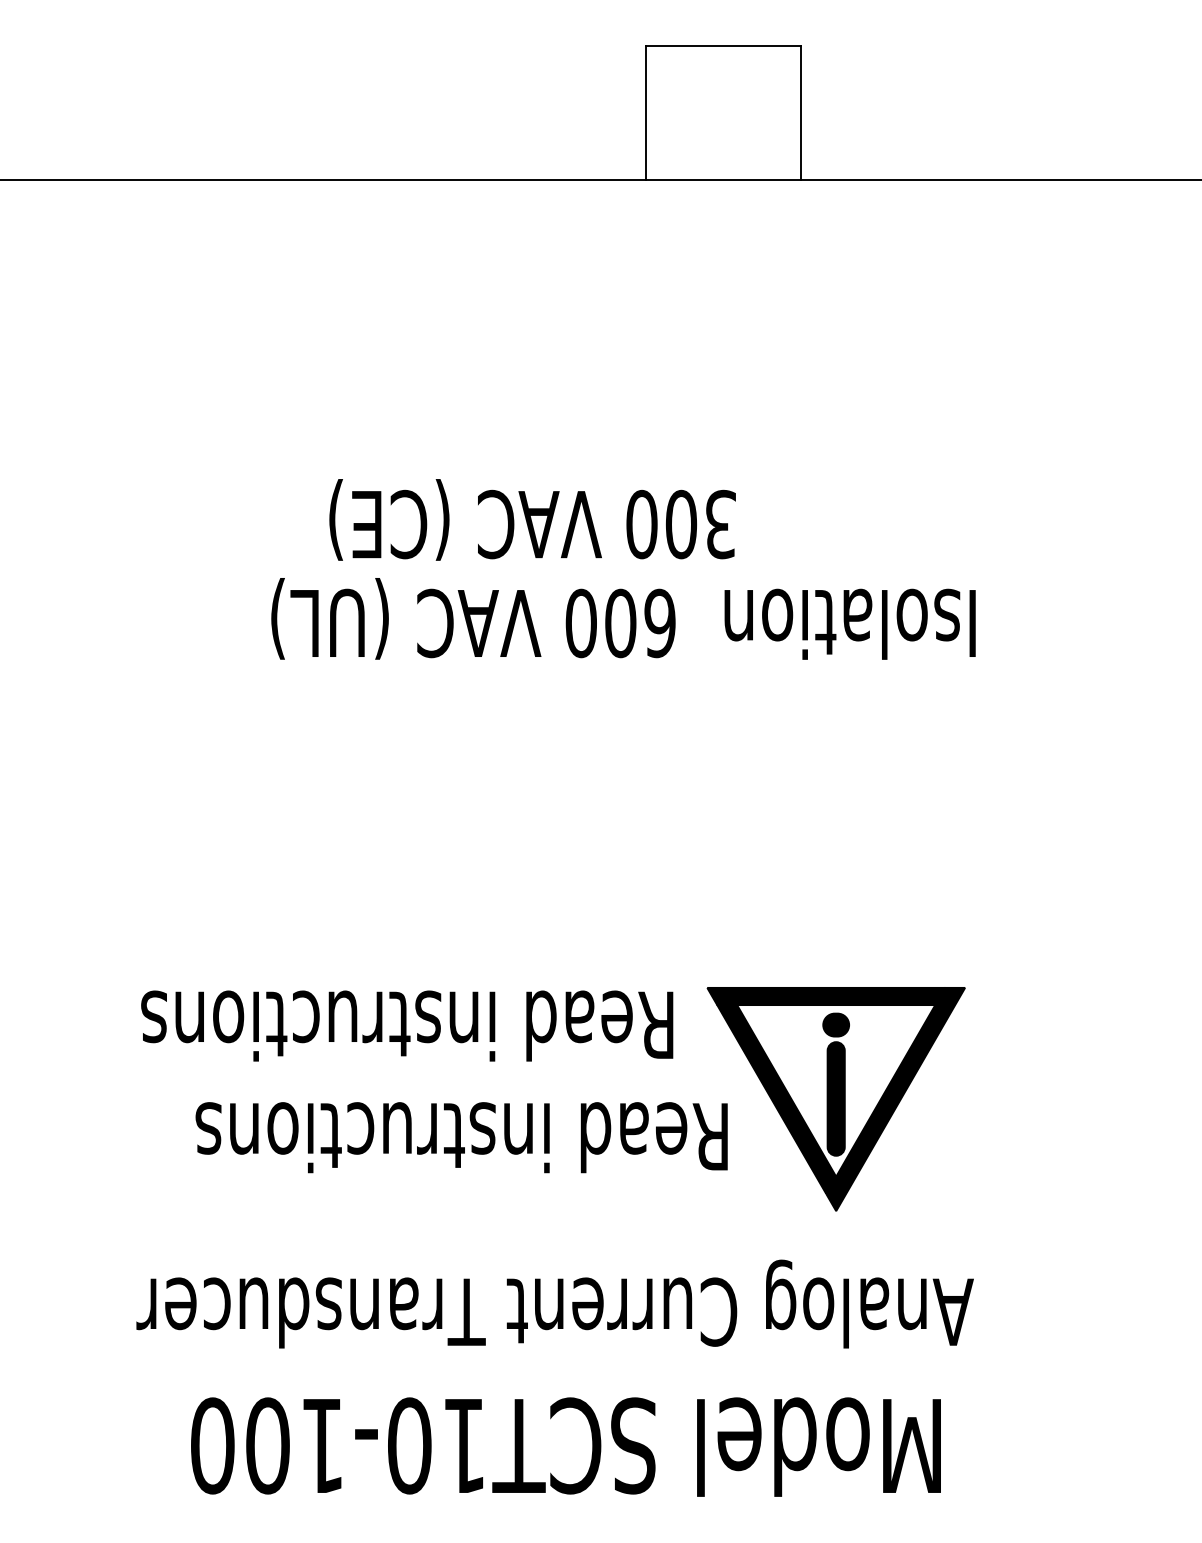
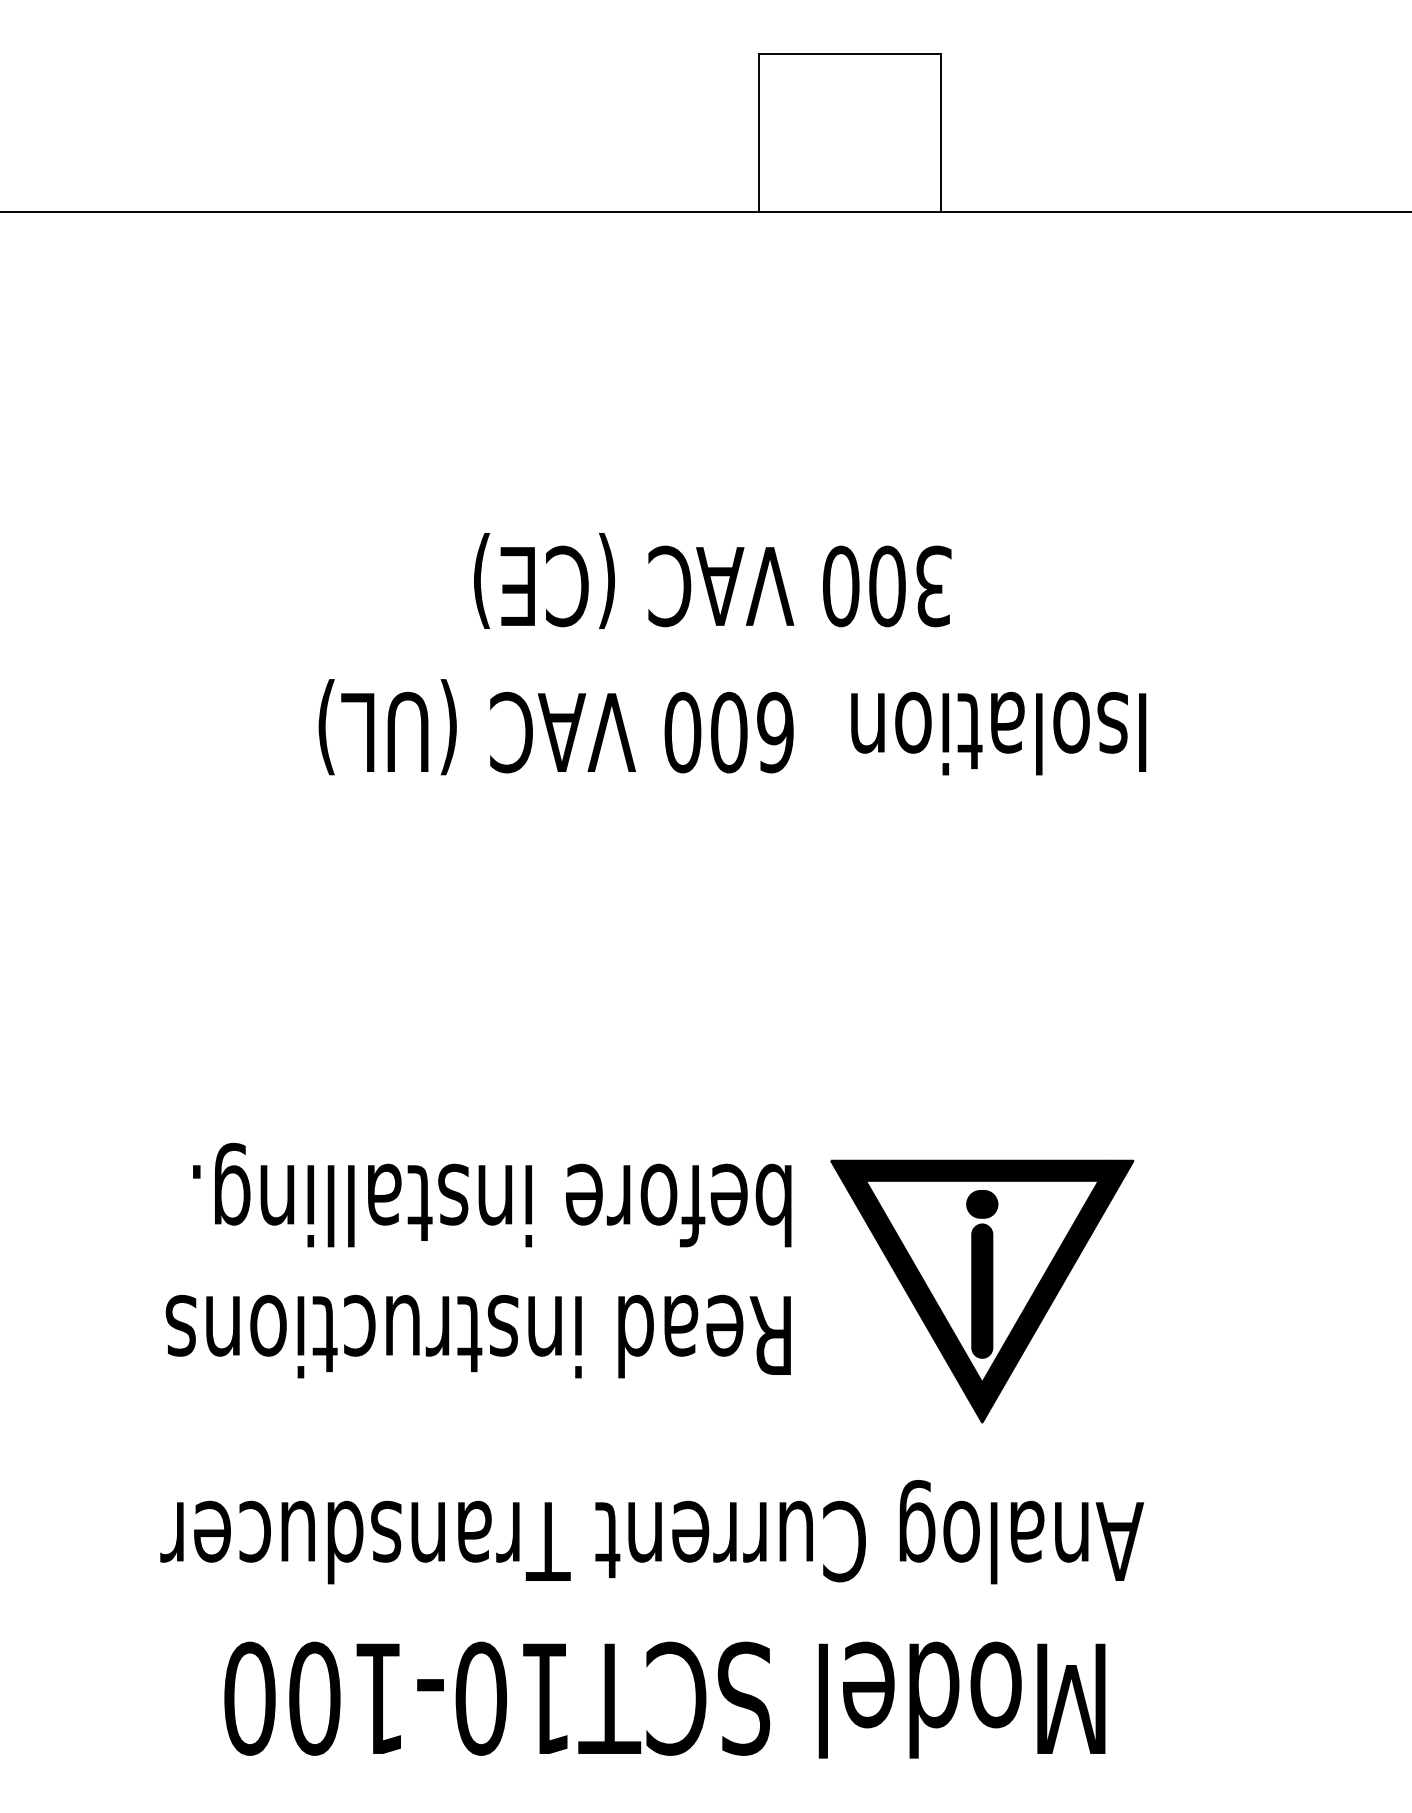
text: (532, 519) -> (712, 580), moved
text: (407, 1016) -> (478, 1194), Read instructions -> before installing.
text: (460, 1137) -> (477, 1336), moved

